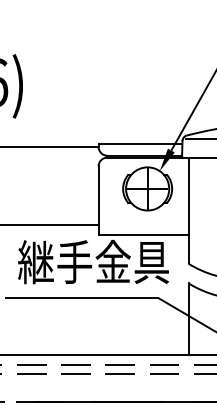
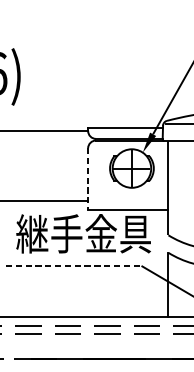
line: (98, 200) -> (88, 178), solid -> dashed
line: (82, 298) -> (73, 266), solid -> dashed

